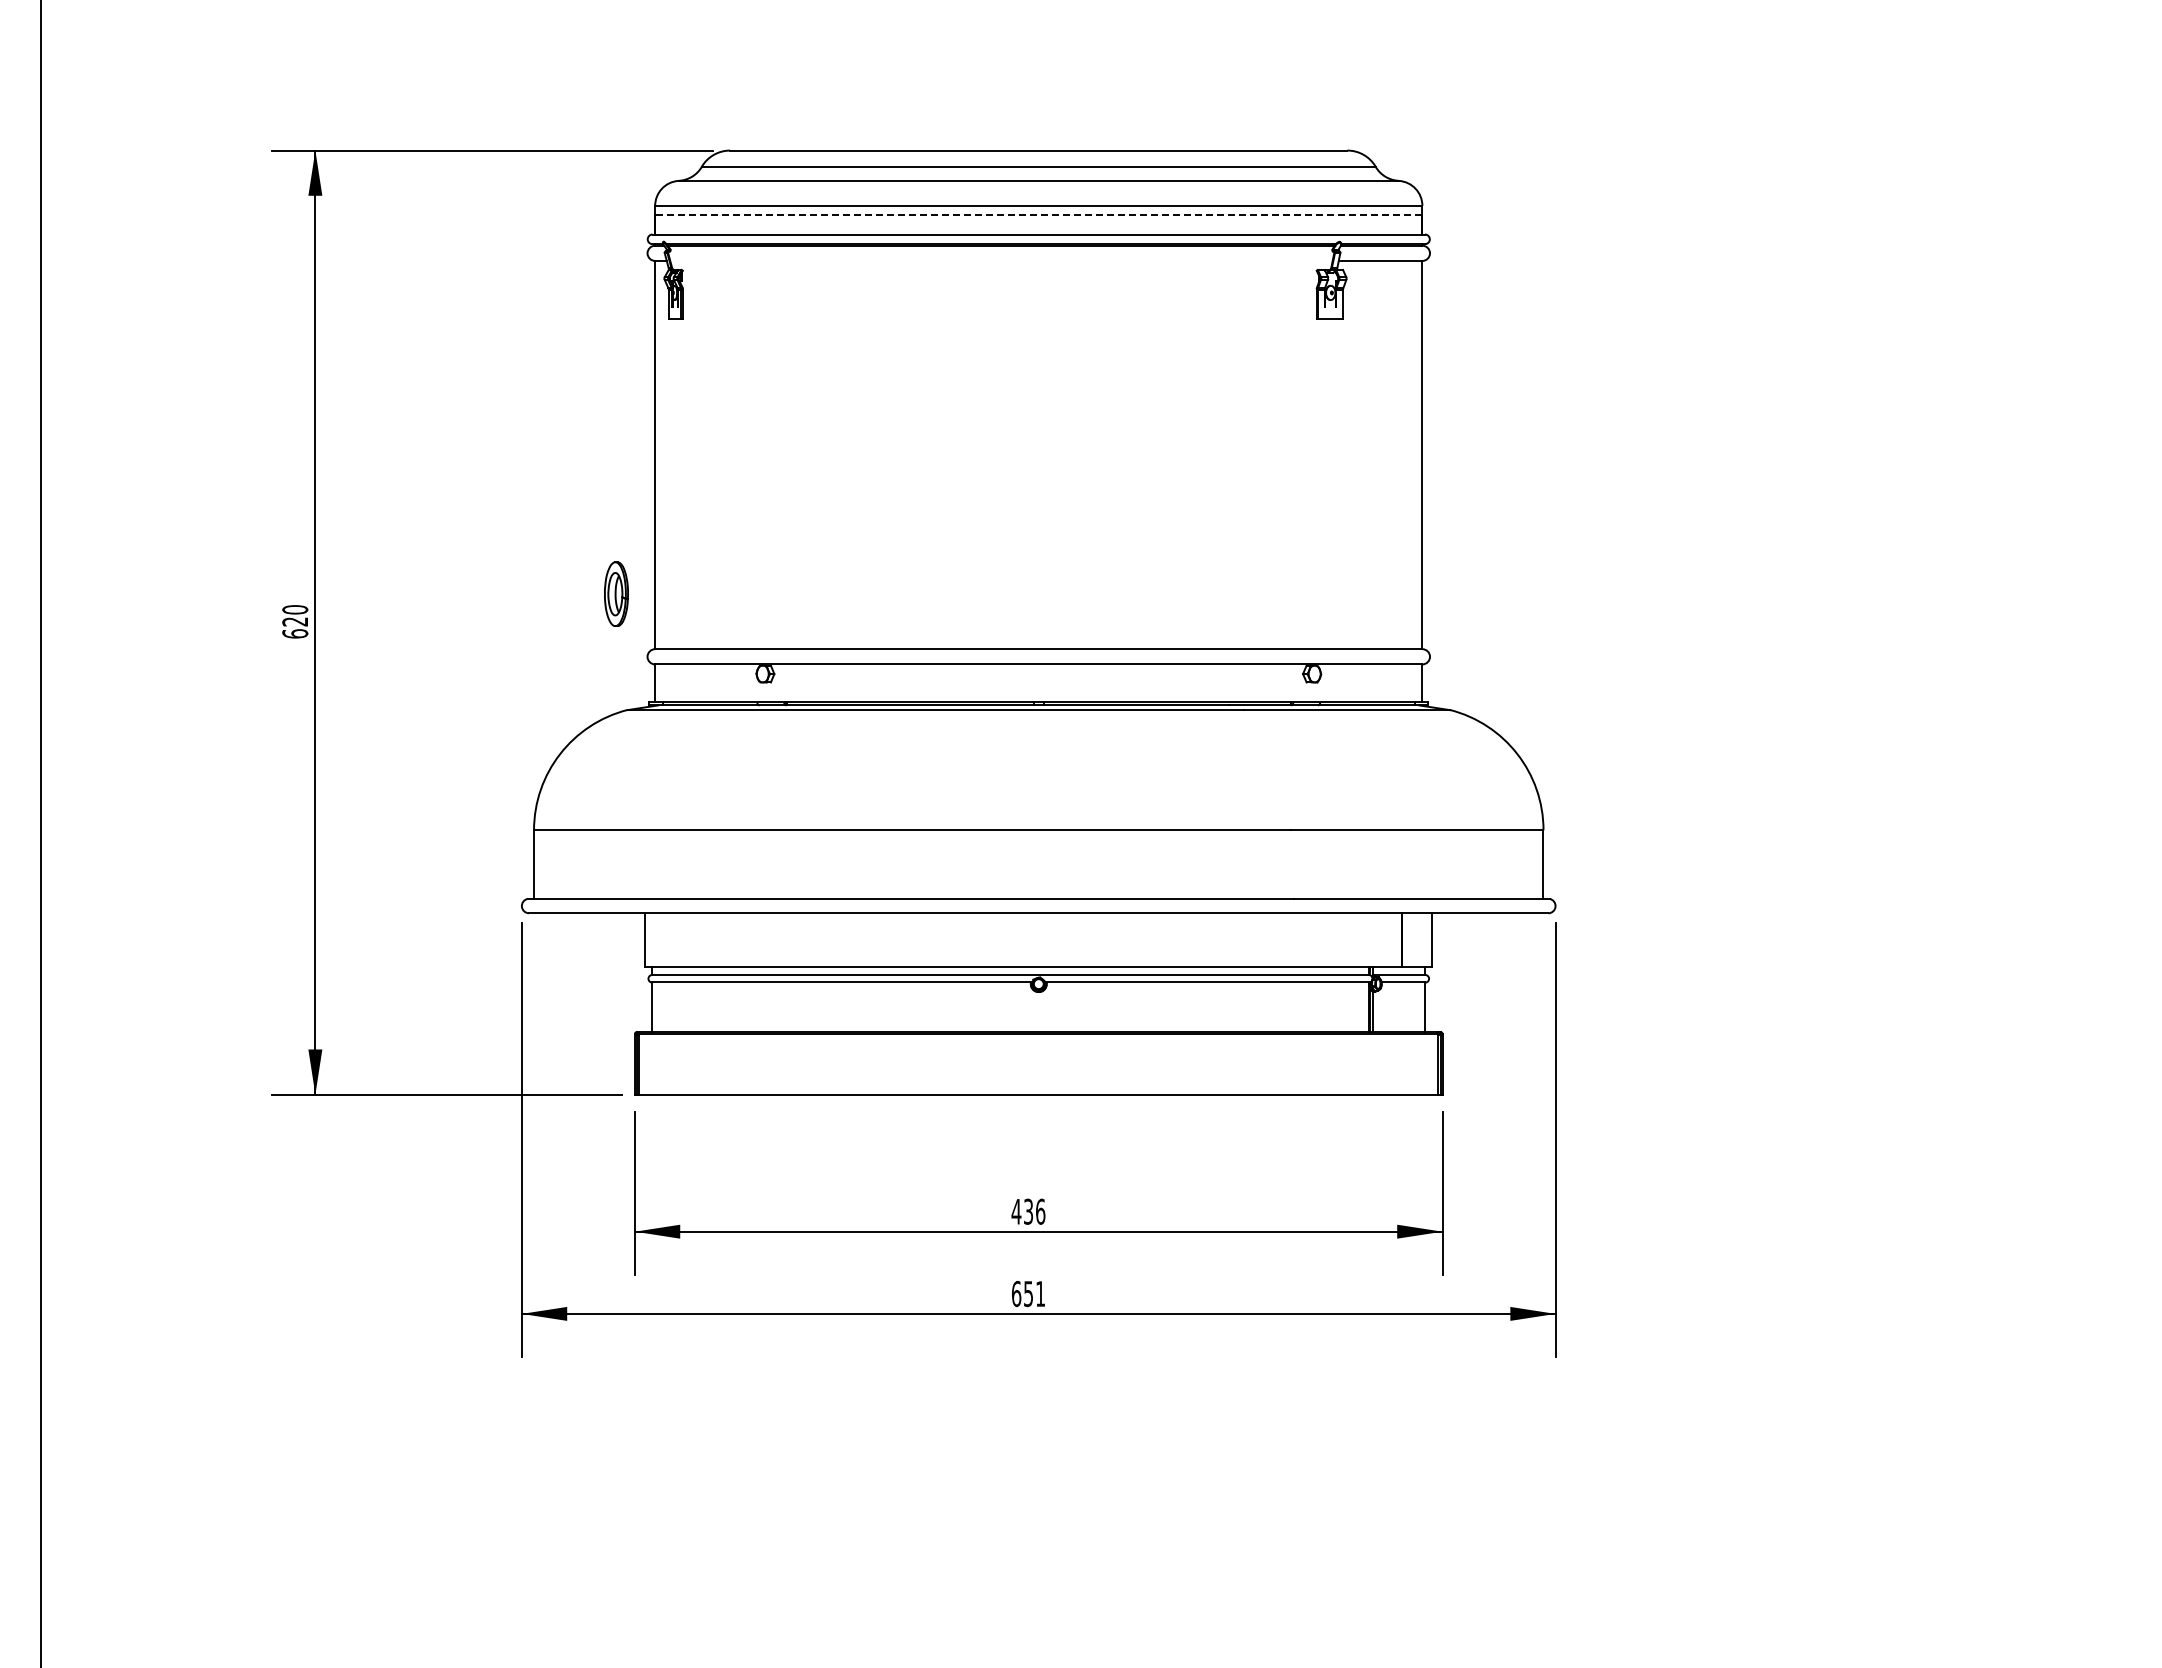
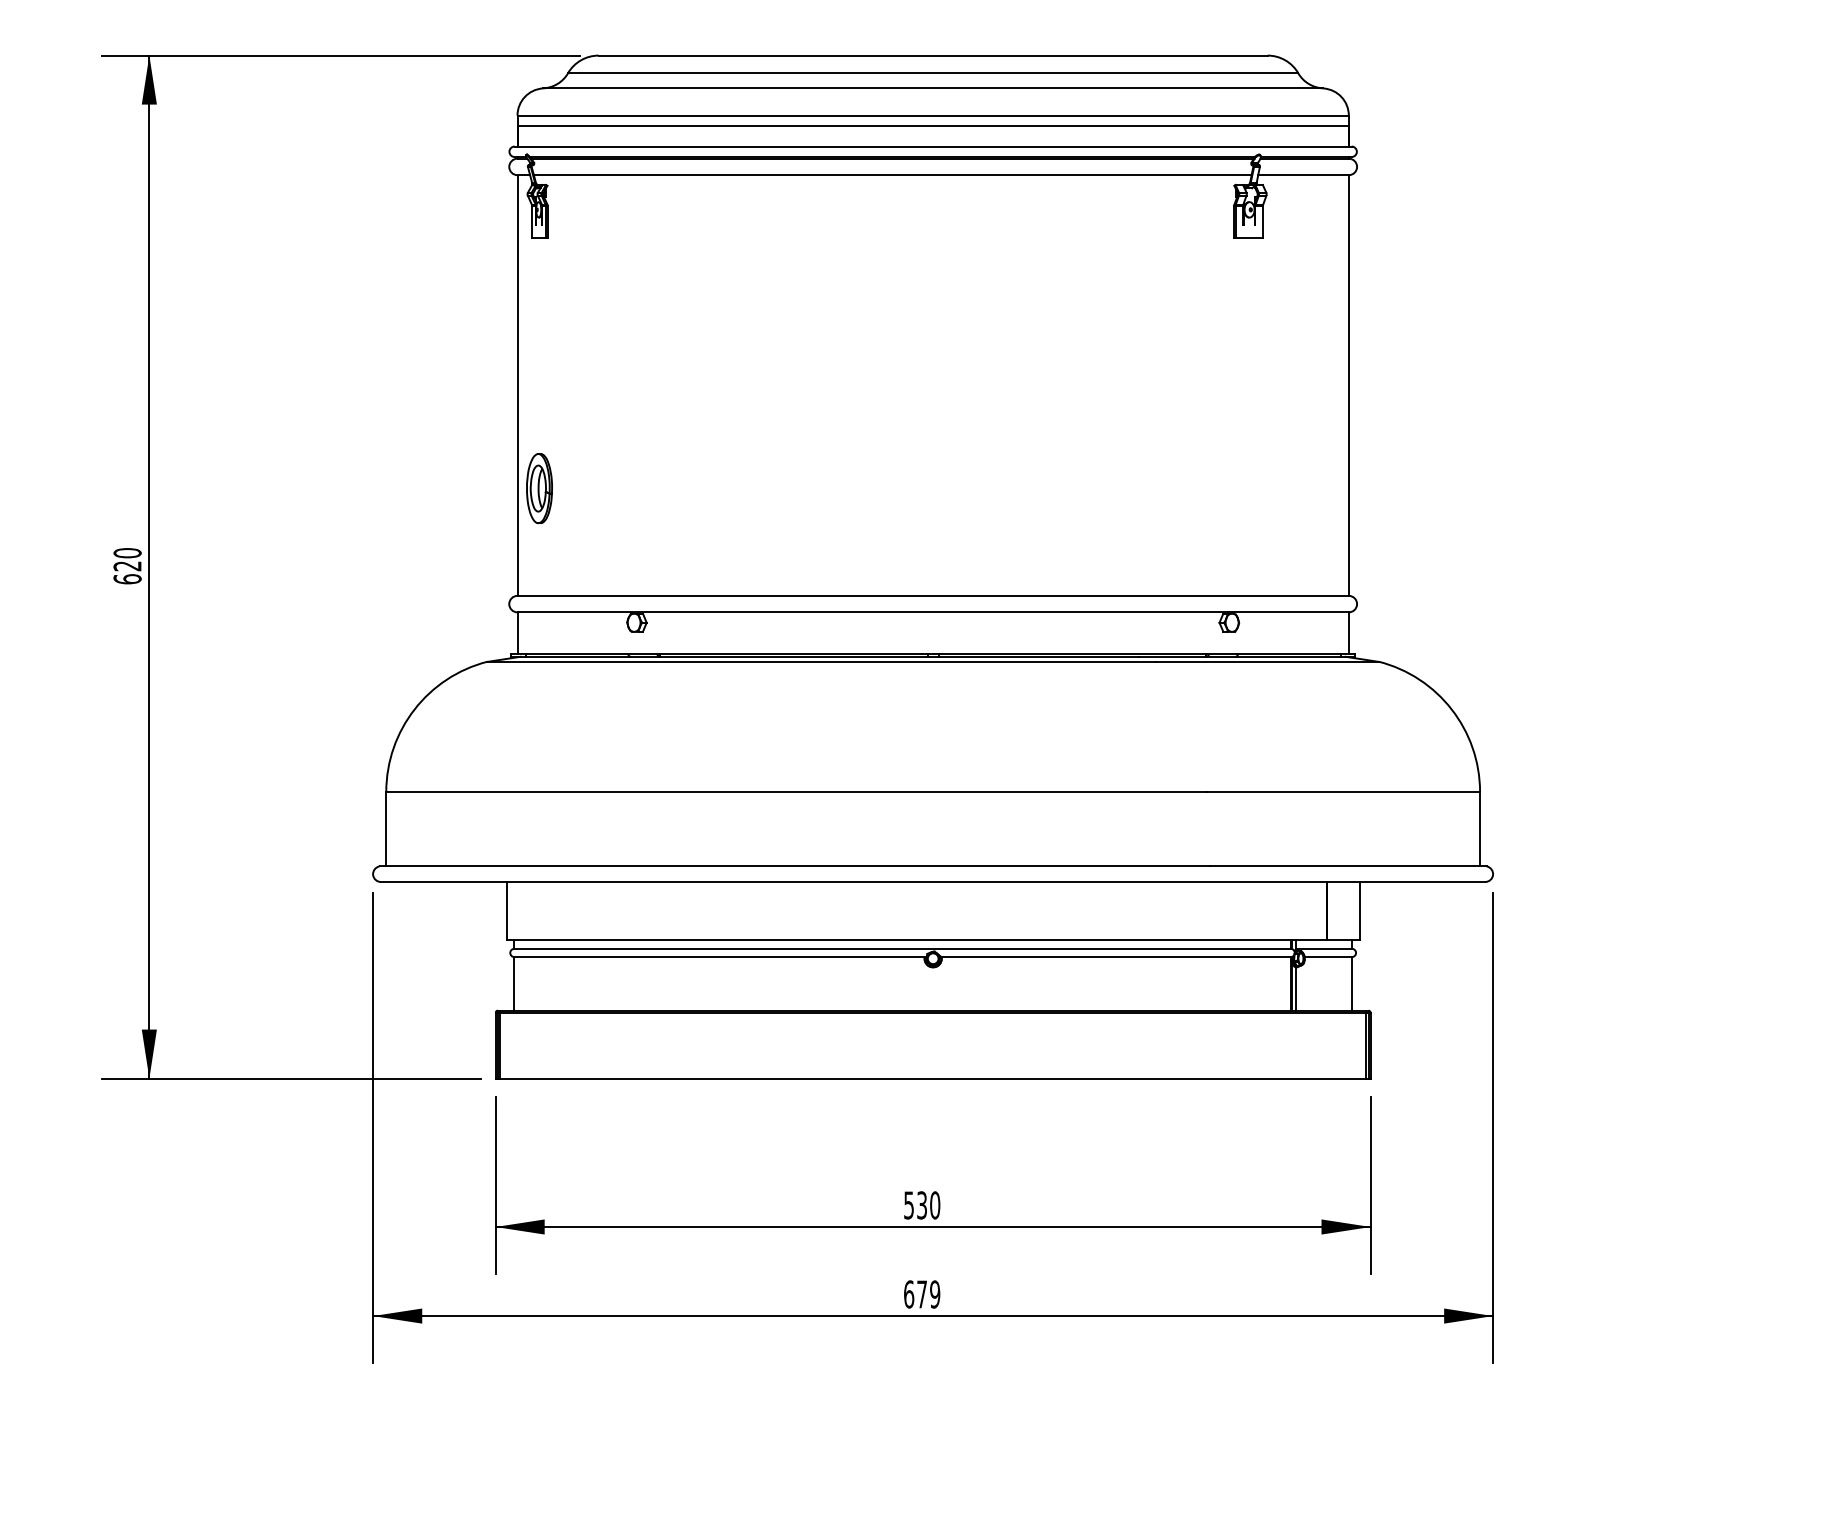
line: (1038, 215) -> (932, 125), dashed -> solid
line: (1001, 261) -> (892, 175), added
part: (616, 593) -> (539, 487), moved
text: (1028, 1211) -> (922, 1205), 436 -> 530
text: (1034, 1293) -> (928, 1293), 651 -> 679

